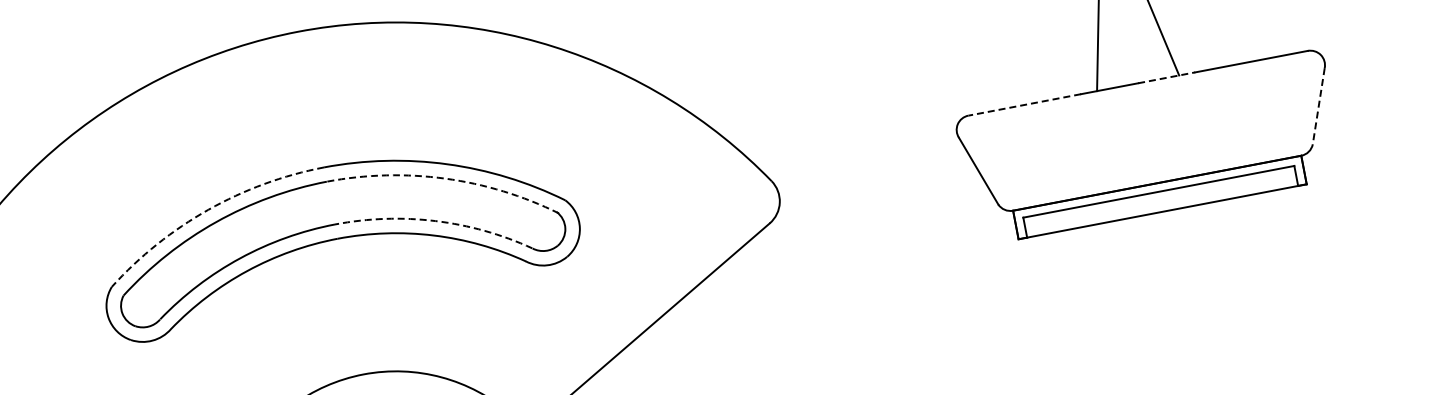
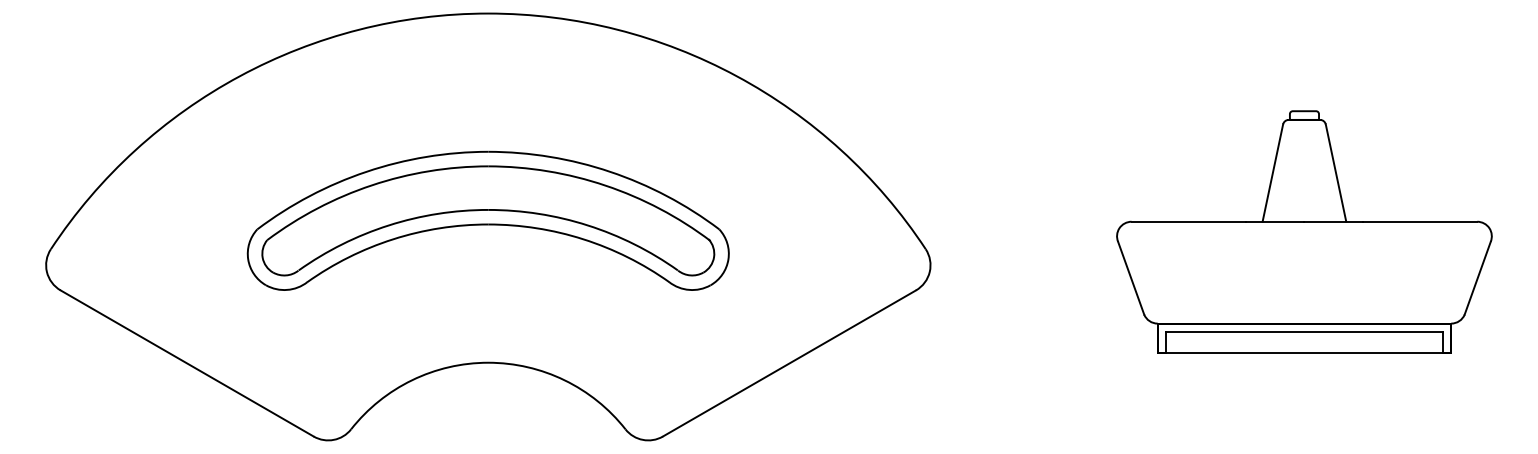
line: (1167, 77) -> (1334, 221), dashed -> solid
line: (1024, 104) -> (1188, 221), dashed -> solid
line: (1318, 106) -> (1477, 278), dashed -> solid
arc: (445, 178) -> (605, 185), dashed -> solid
arc: (208, 209) -> (366, 171), dashed -> solid
arc: (435, 221) -> (587, 225), dashed -> solid

